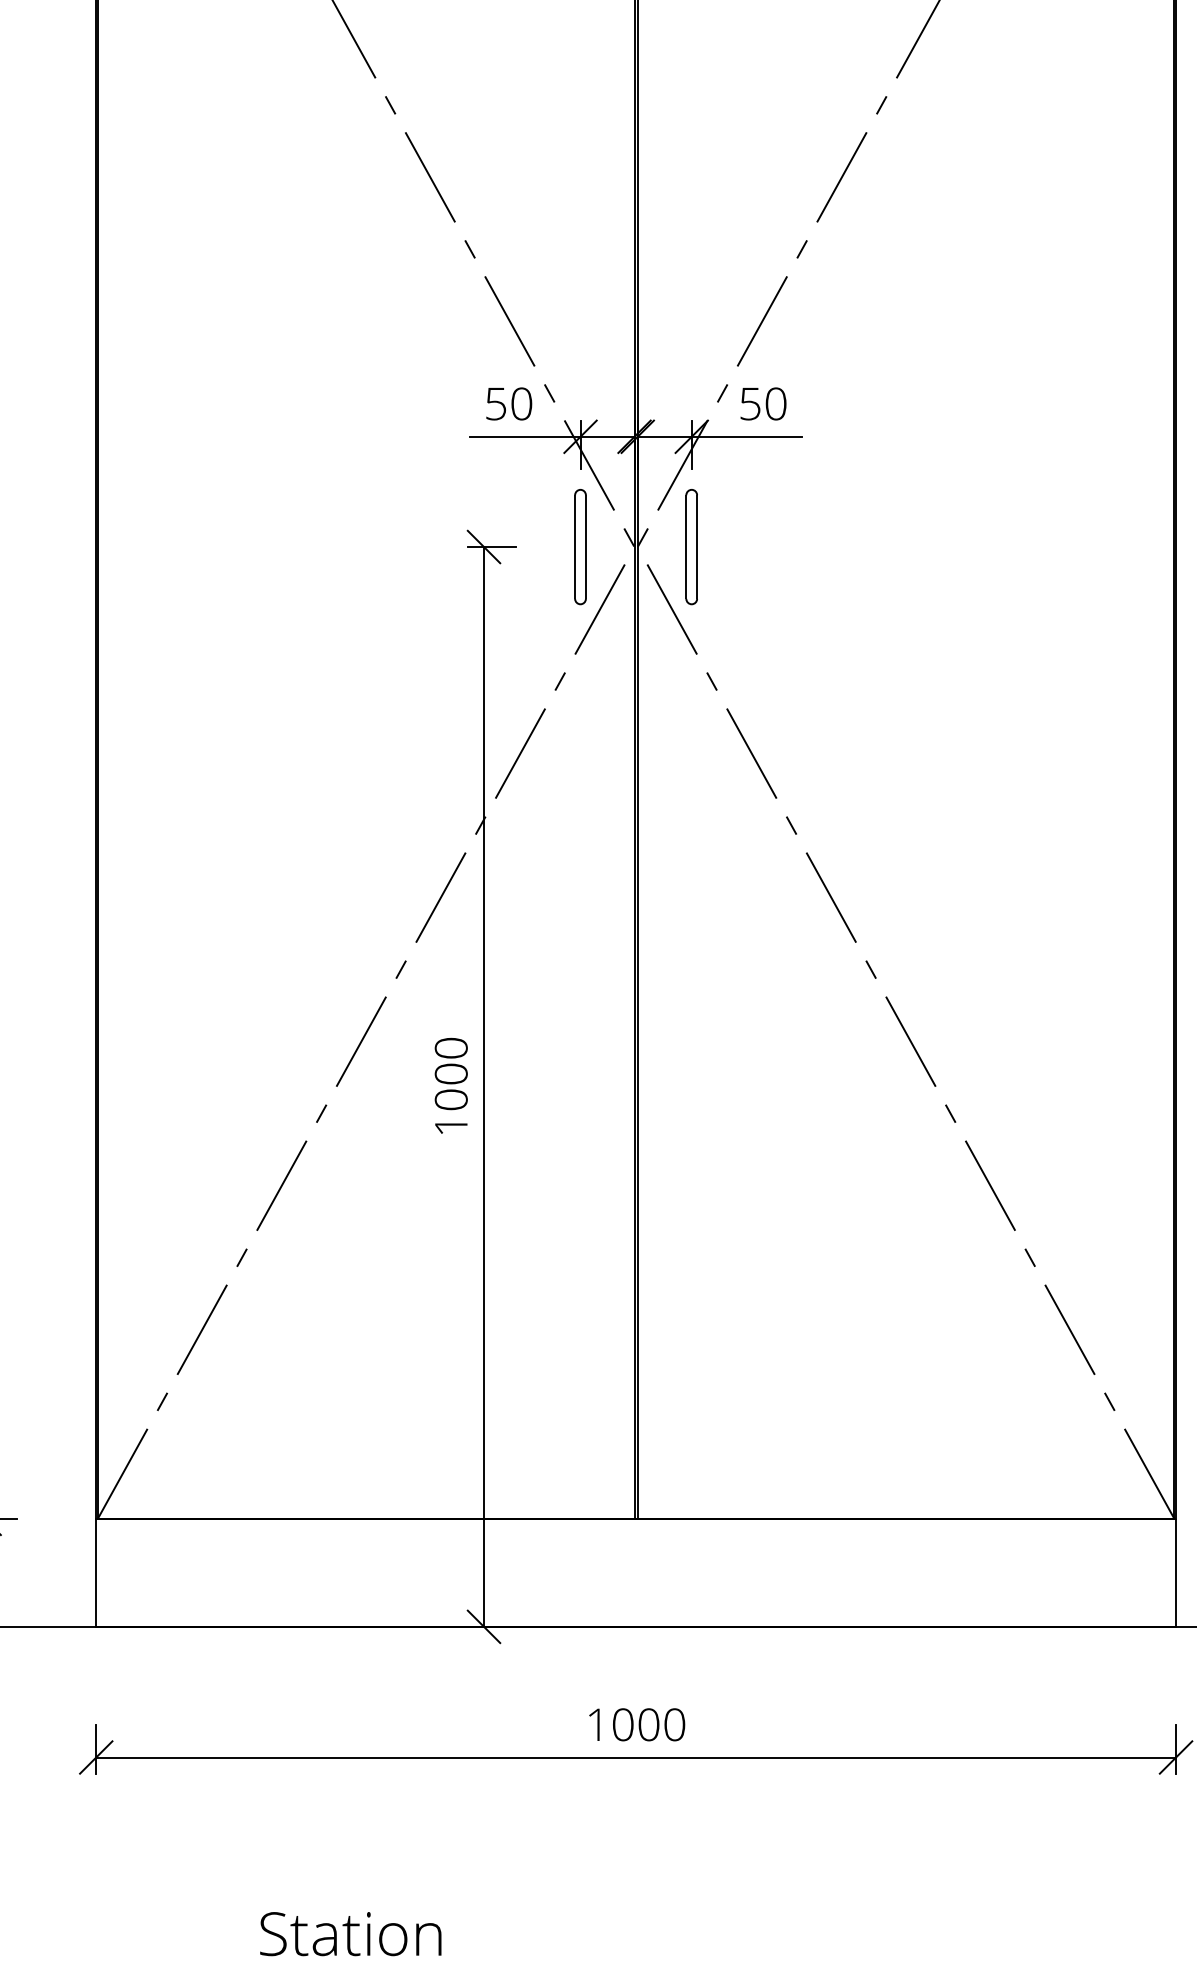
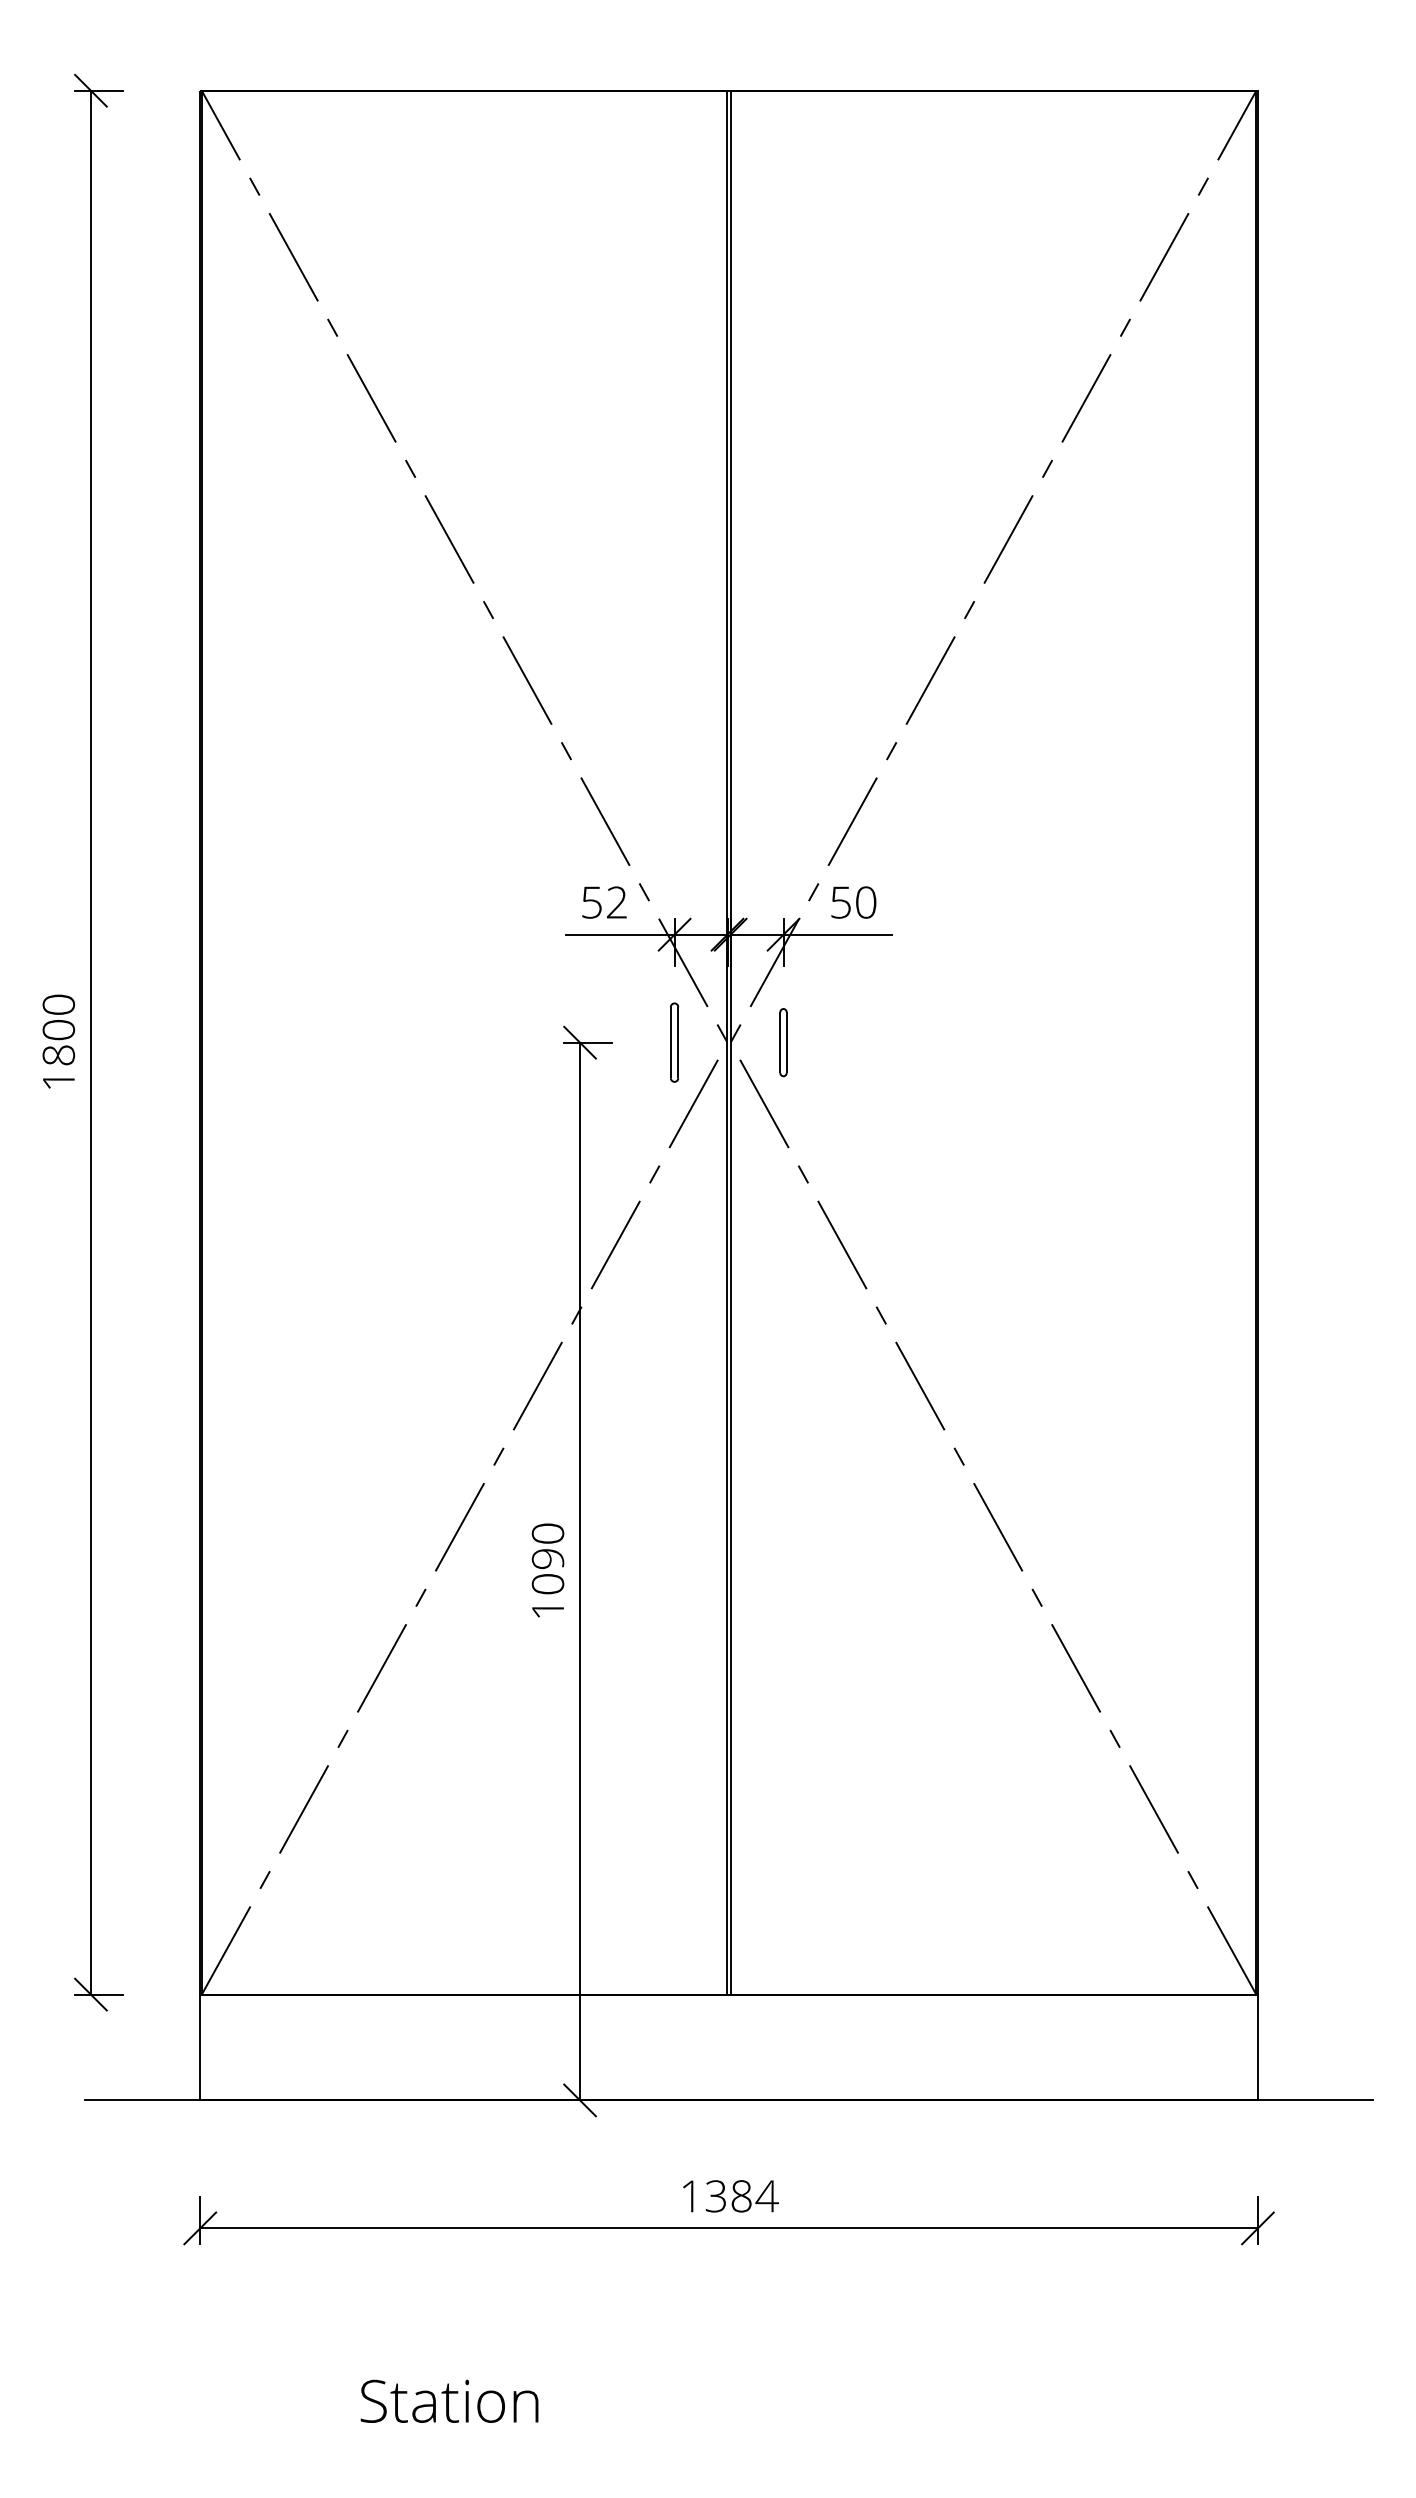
text: (522, 403) -> (617, 902), 50 -> 52
part: (580, 546) -> (674, 1042), size x0.7
part: (691, 546) -> (783, 1042), size x0.6
text: (451, 1073) -> (548, 1558), 1000 -> 1090
text: (648, 1724) -> (741, 2196), 1000 -> 1384

